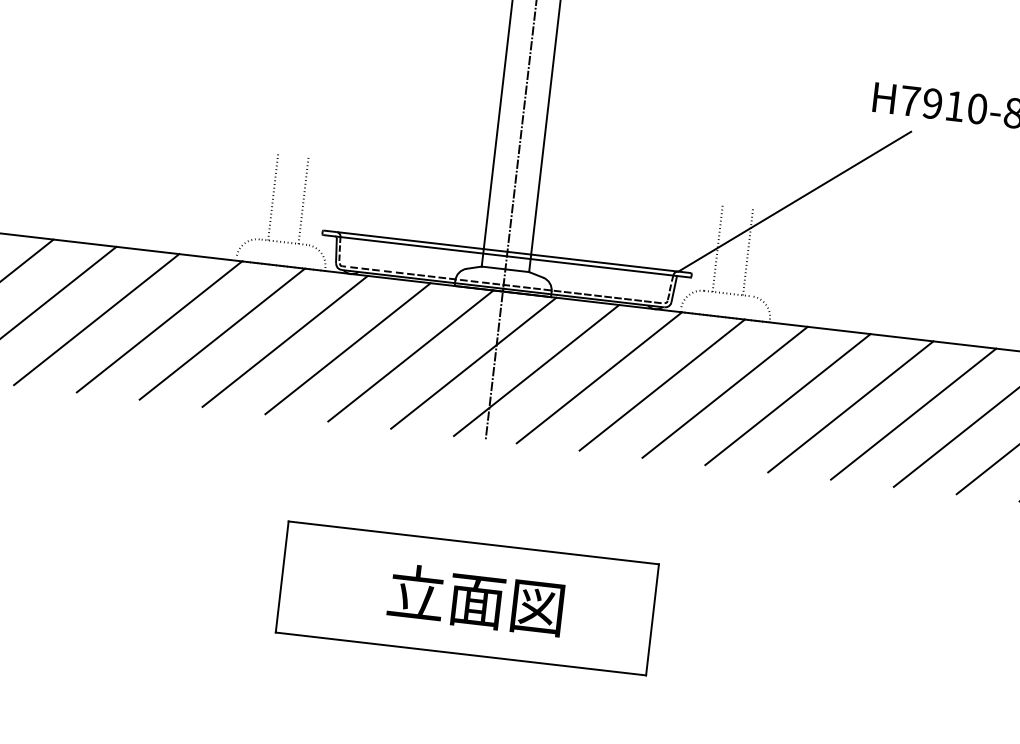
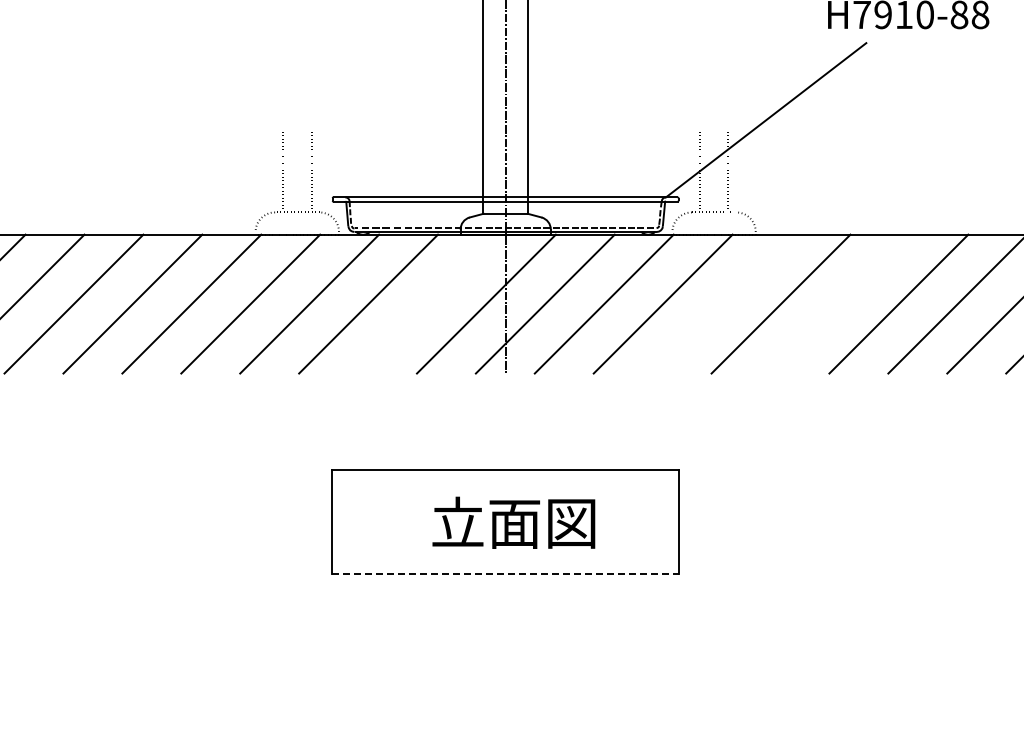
line: (410, 355) -> (427, 303), removed
line: (724, 391) -> (721, 303), removed
line: (850, 406) -> (839, 303), removed
line: (460, 654) -> (505, 574), solid -> dashed

